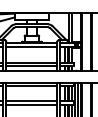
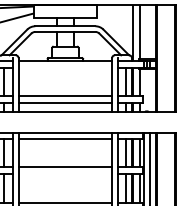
line: (31, 47) -> (64, 68), removed
line: (31, 105) -> (64, 175), removed

